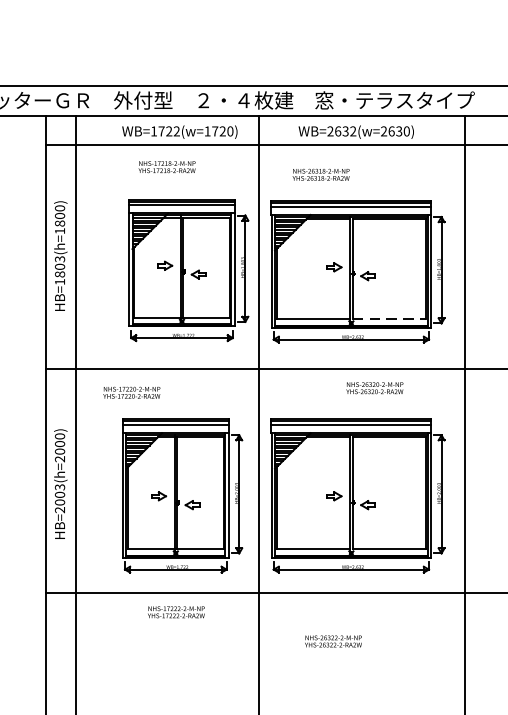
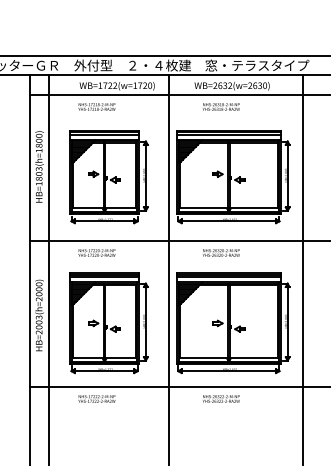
text: (166, 166) -> (96, 106), moved
text: (321, 174) -> (221, 106), moved
part: (187, 270) -> (108, 177), moved
line: (389, 318) -> (253, 207), dashed -> solid
text: (375, 387) -> (221, 252), moved
text: (131, 392) -> (96, 252), moved
part: (181, 496) -> (108, 323), moved
text: (175, 611) -> (96, 398), moved
text: (333, 640) -> (221, 398), moved

